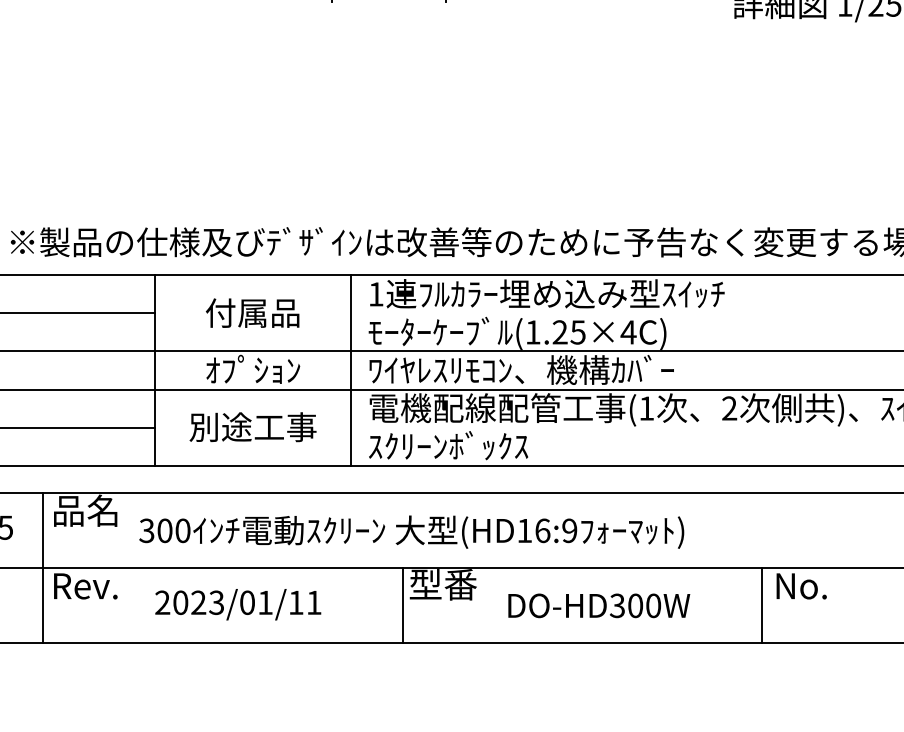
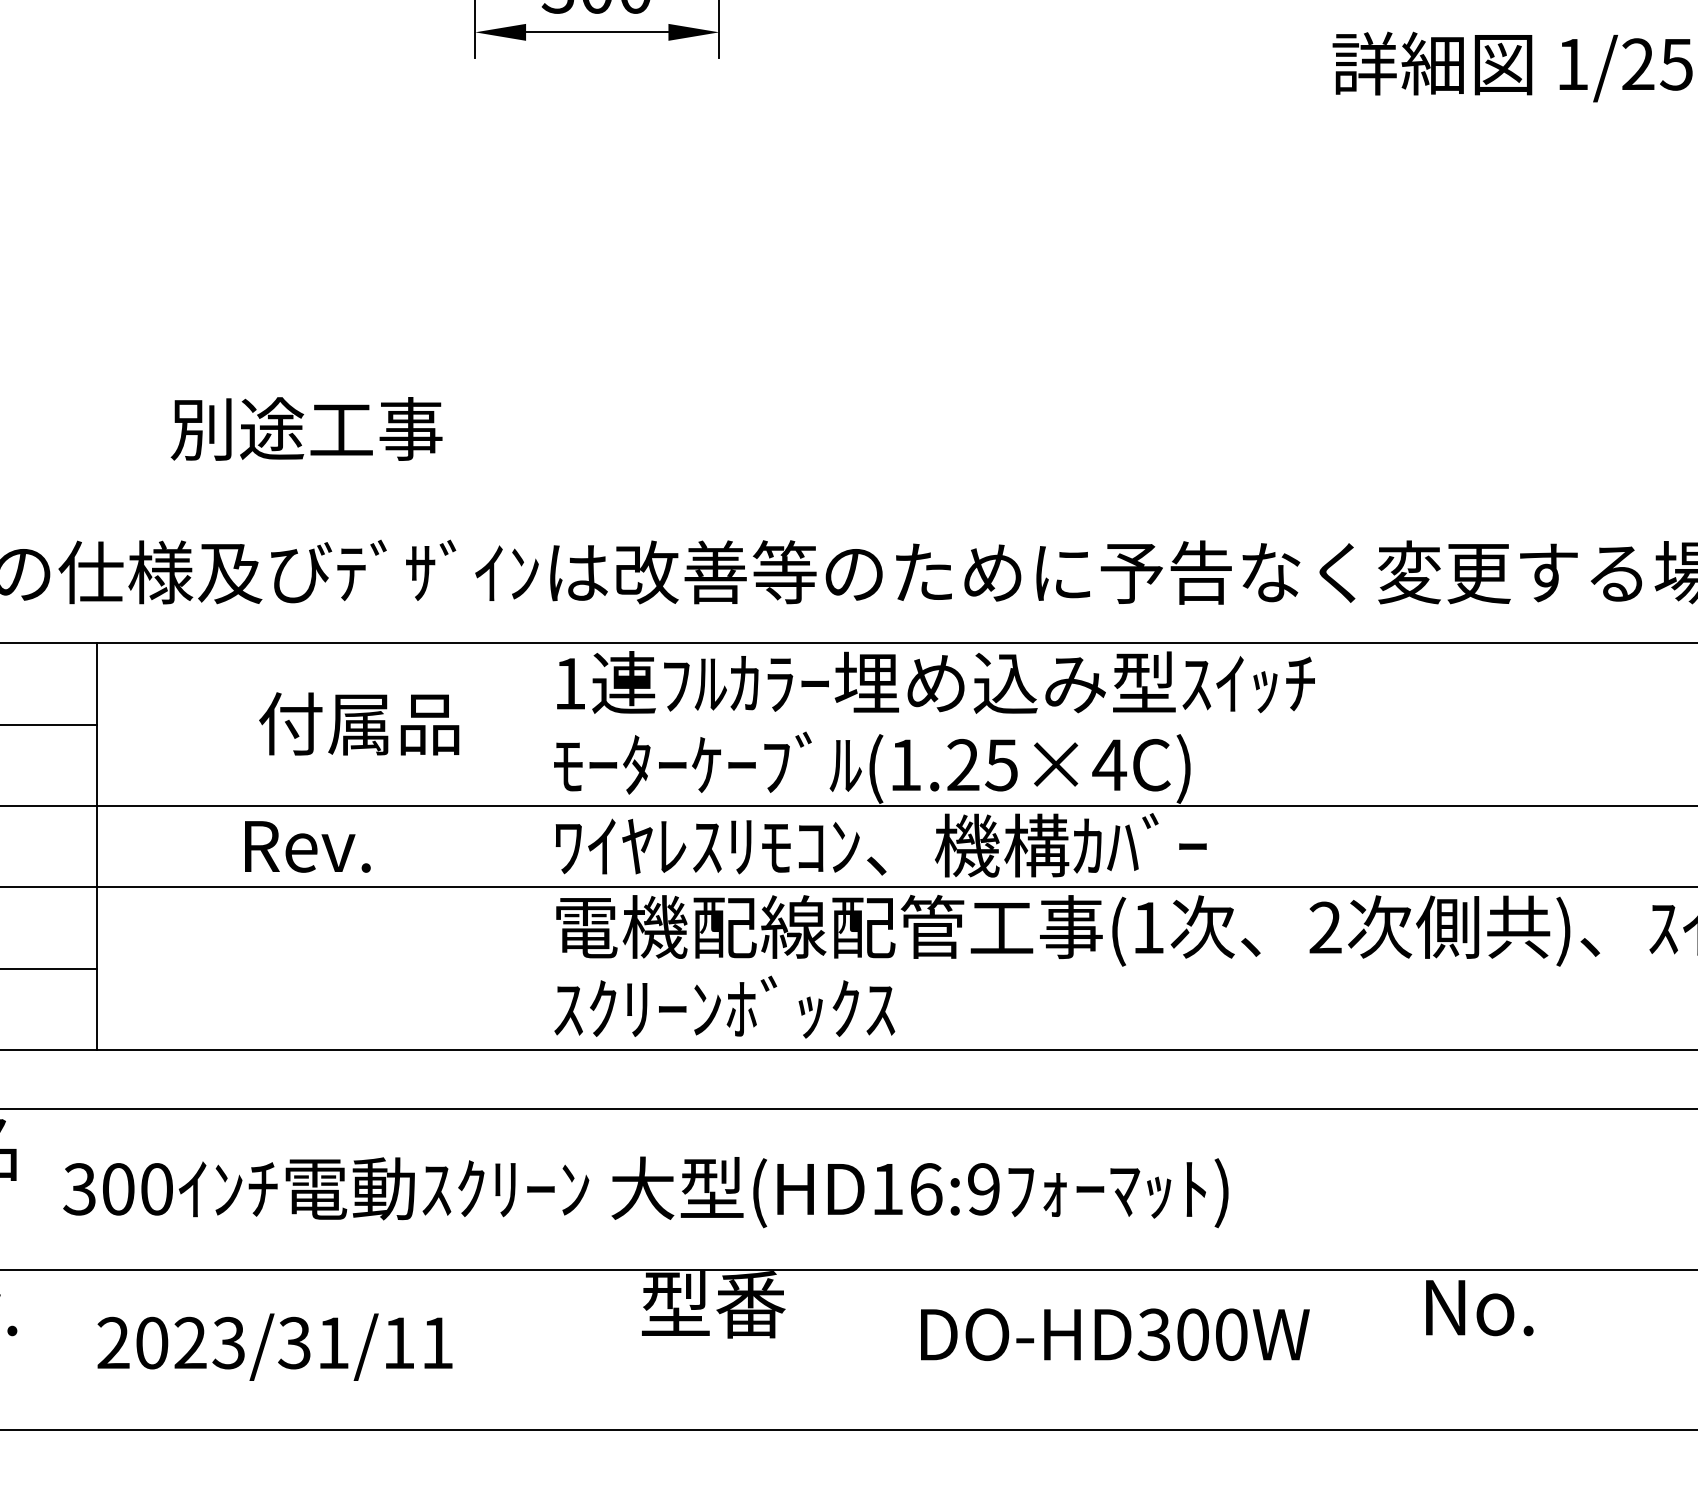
text: (252, 312) -> (358, 722), moved
text: (253, 368) -> (307, 842), ｵﾌﾟｼｮﾝ -> Rev.
line: (351, 370) -> (517, 846), removed
text: (252, 427) -> (305, 429), moved
text: (246, 602) -> (292, 1342), 2023/01/11 -> 2023/31/11
line: (402, 605) -> (626, 1348), removed
text: (599, 605) -> (1115, 1333), moved
line: (762, 605) -> (1395, 1348), removed

